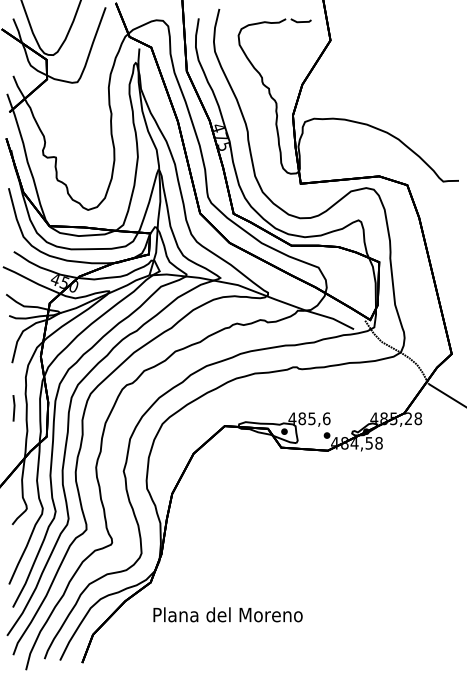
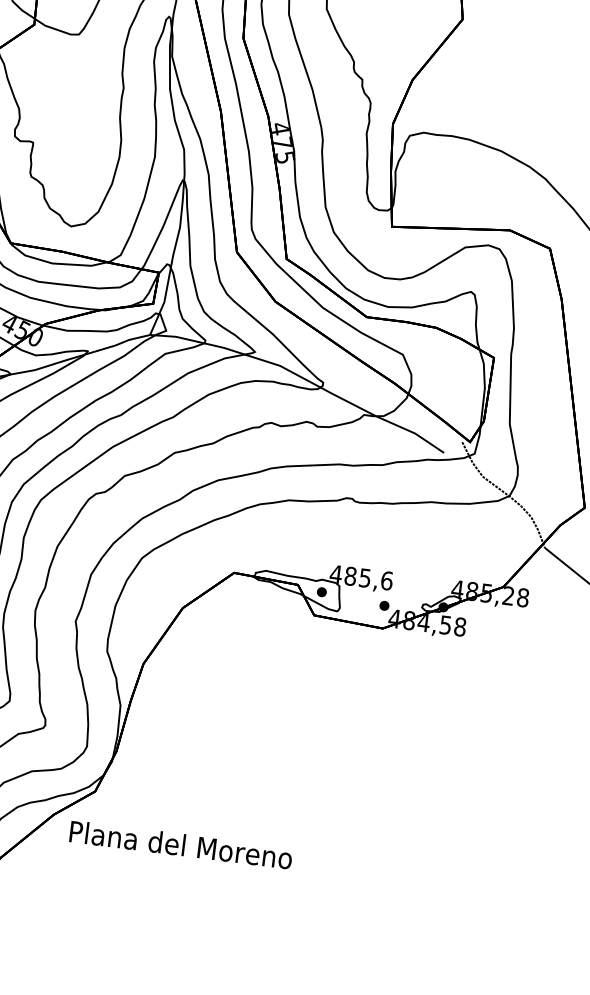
text: (227, 614) -> (180, 844), moved

